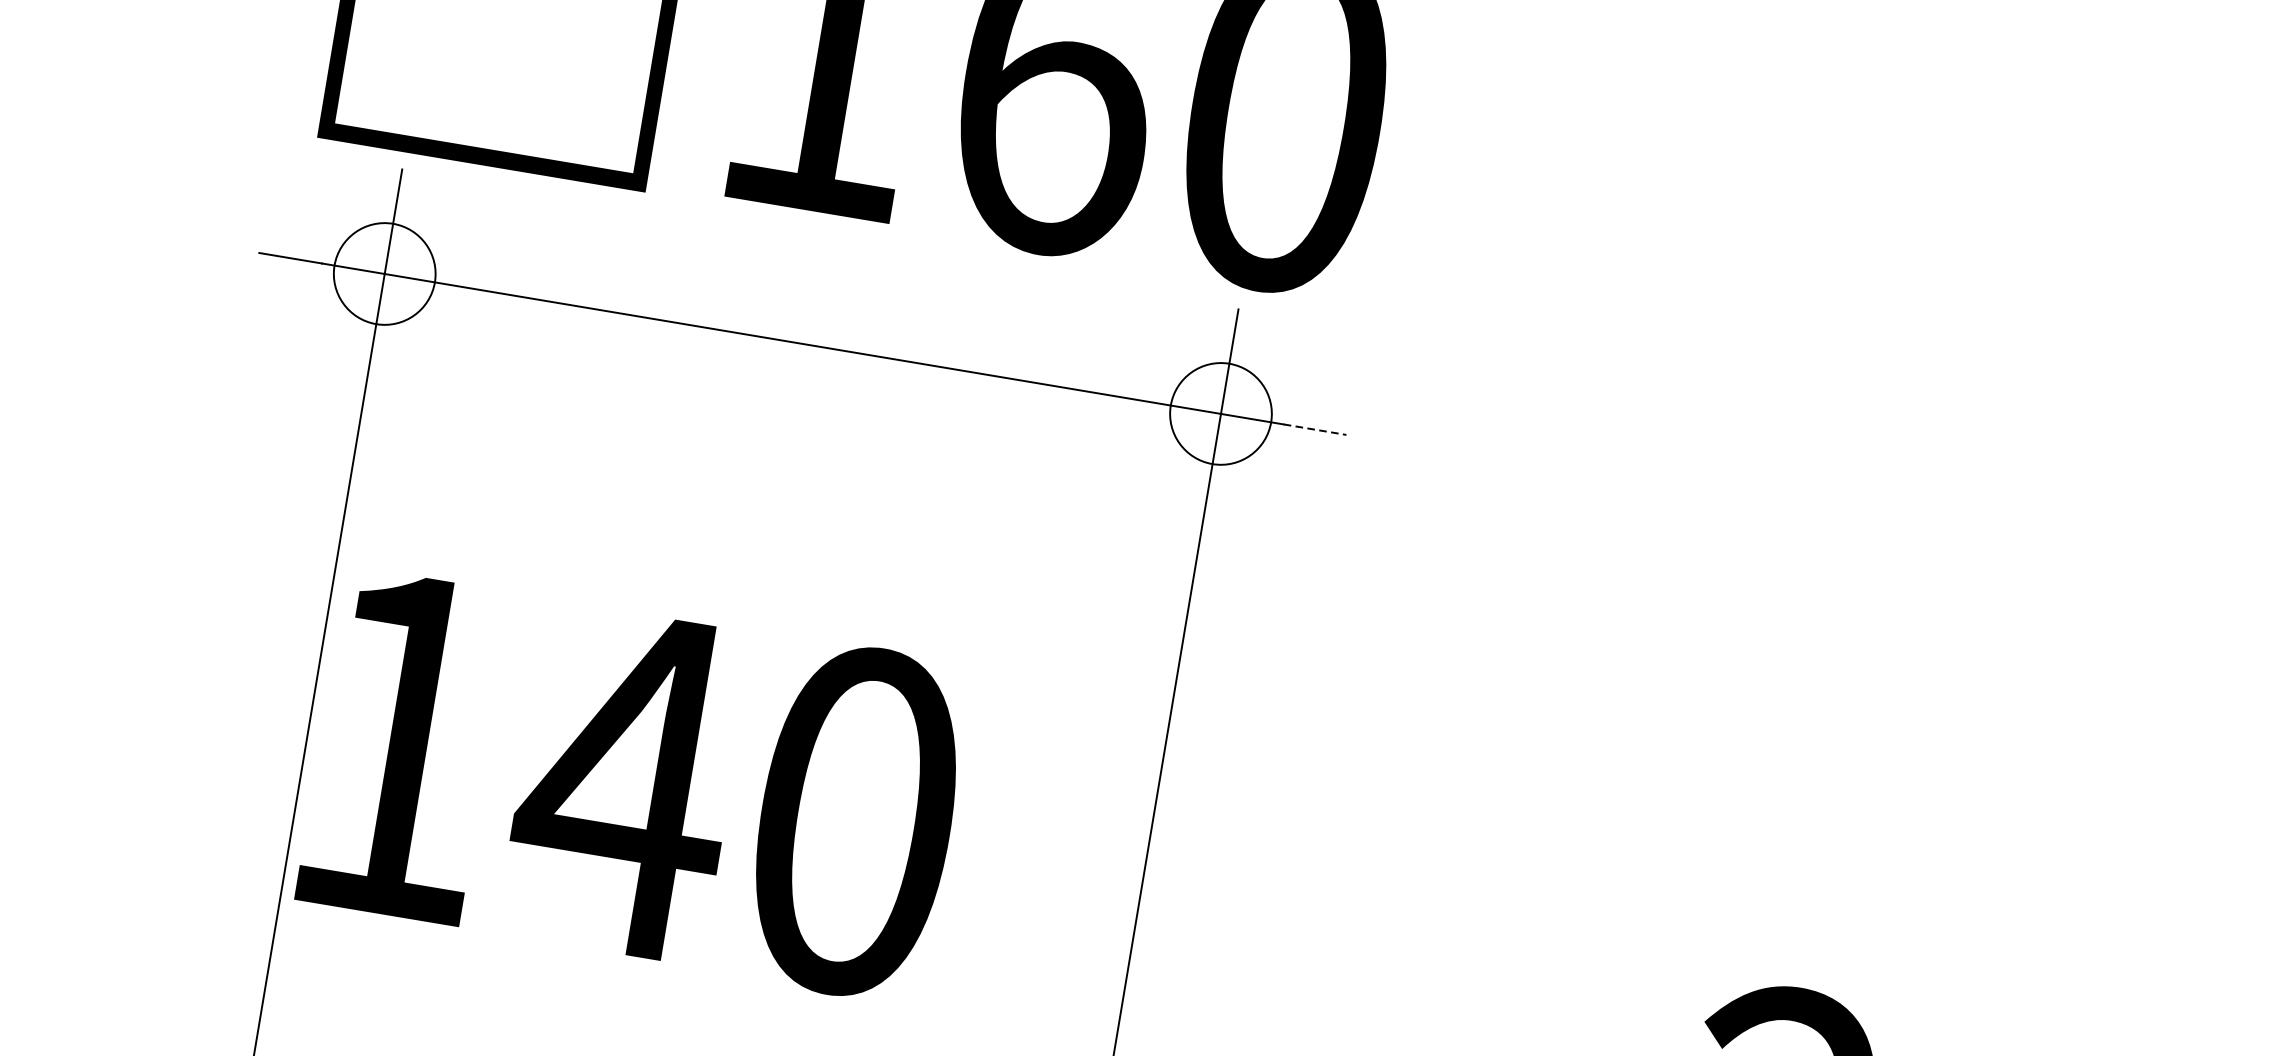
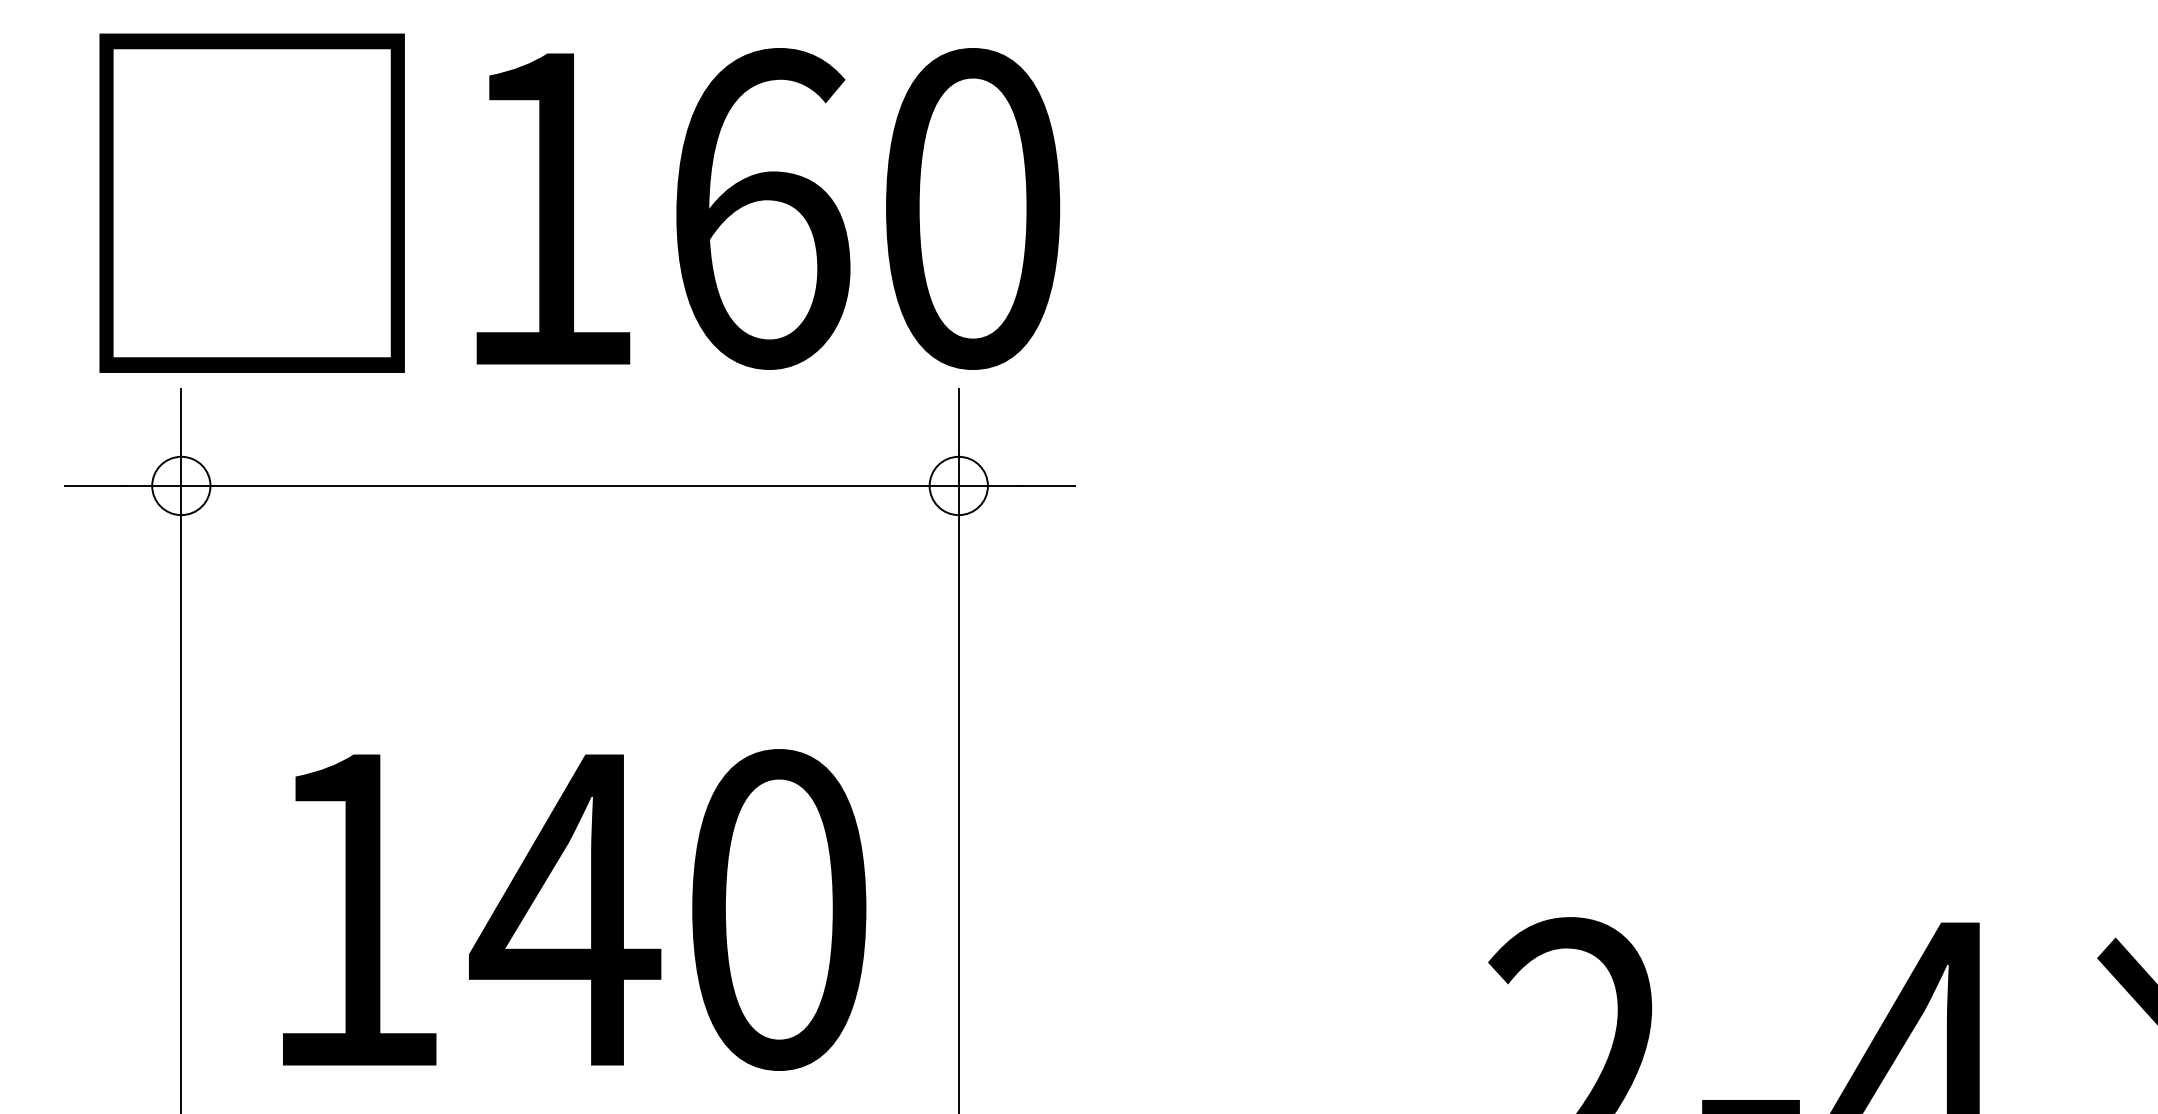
circle: (384, 273) -> (181, 485), size x0.62
circle: (1220, 413) -> (958, 485), size x0.62
line: (1315, 429) -> (1046, 485), dashed -> solid
text: (635, 784) -> (574, 909), moved

